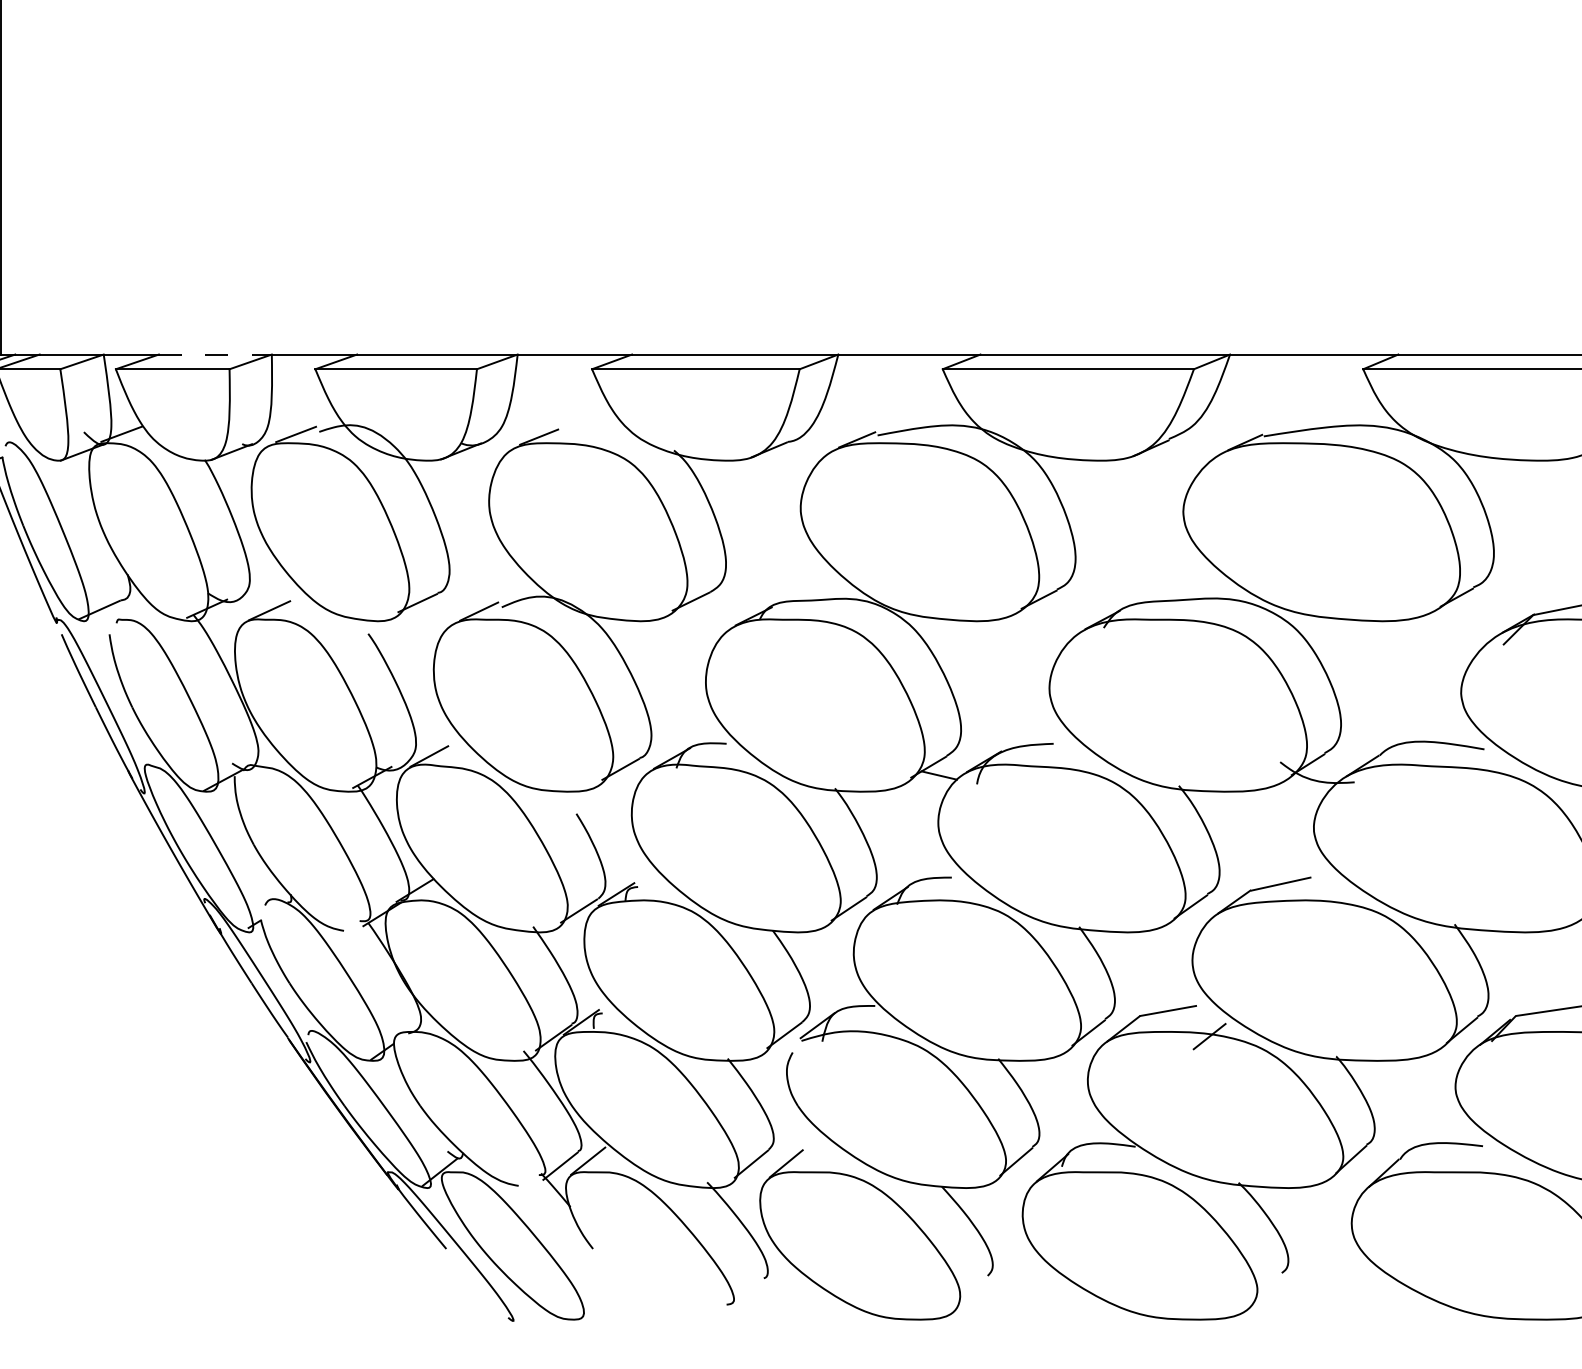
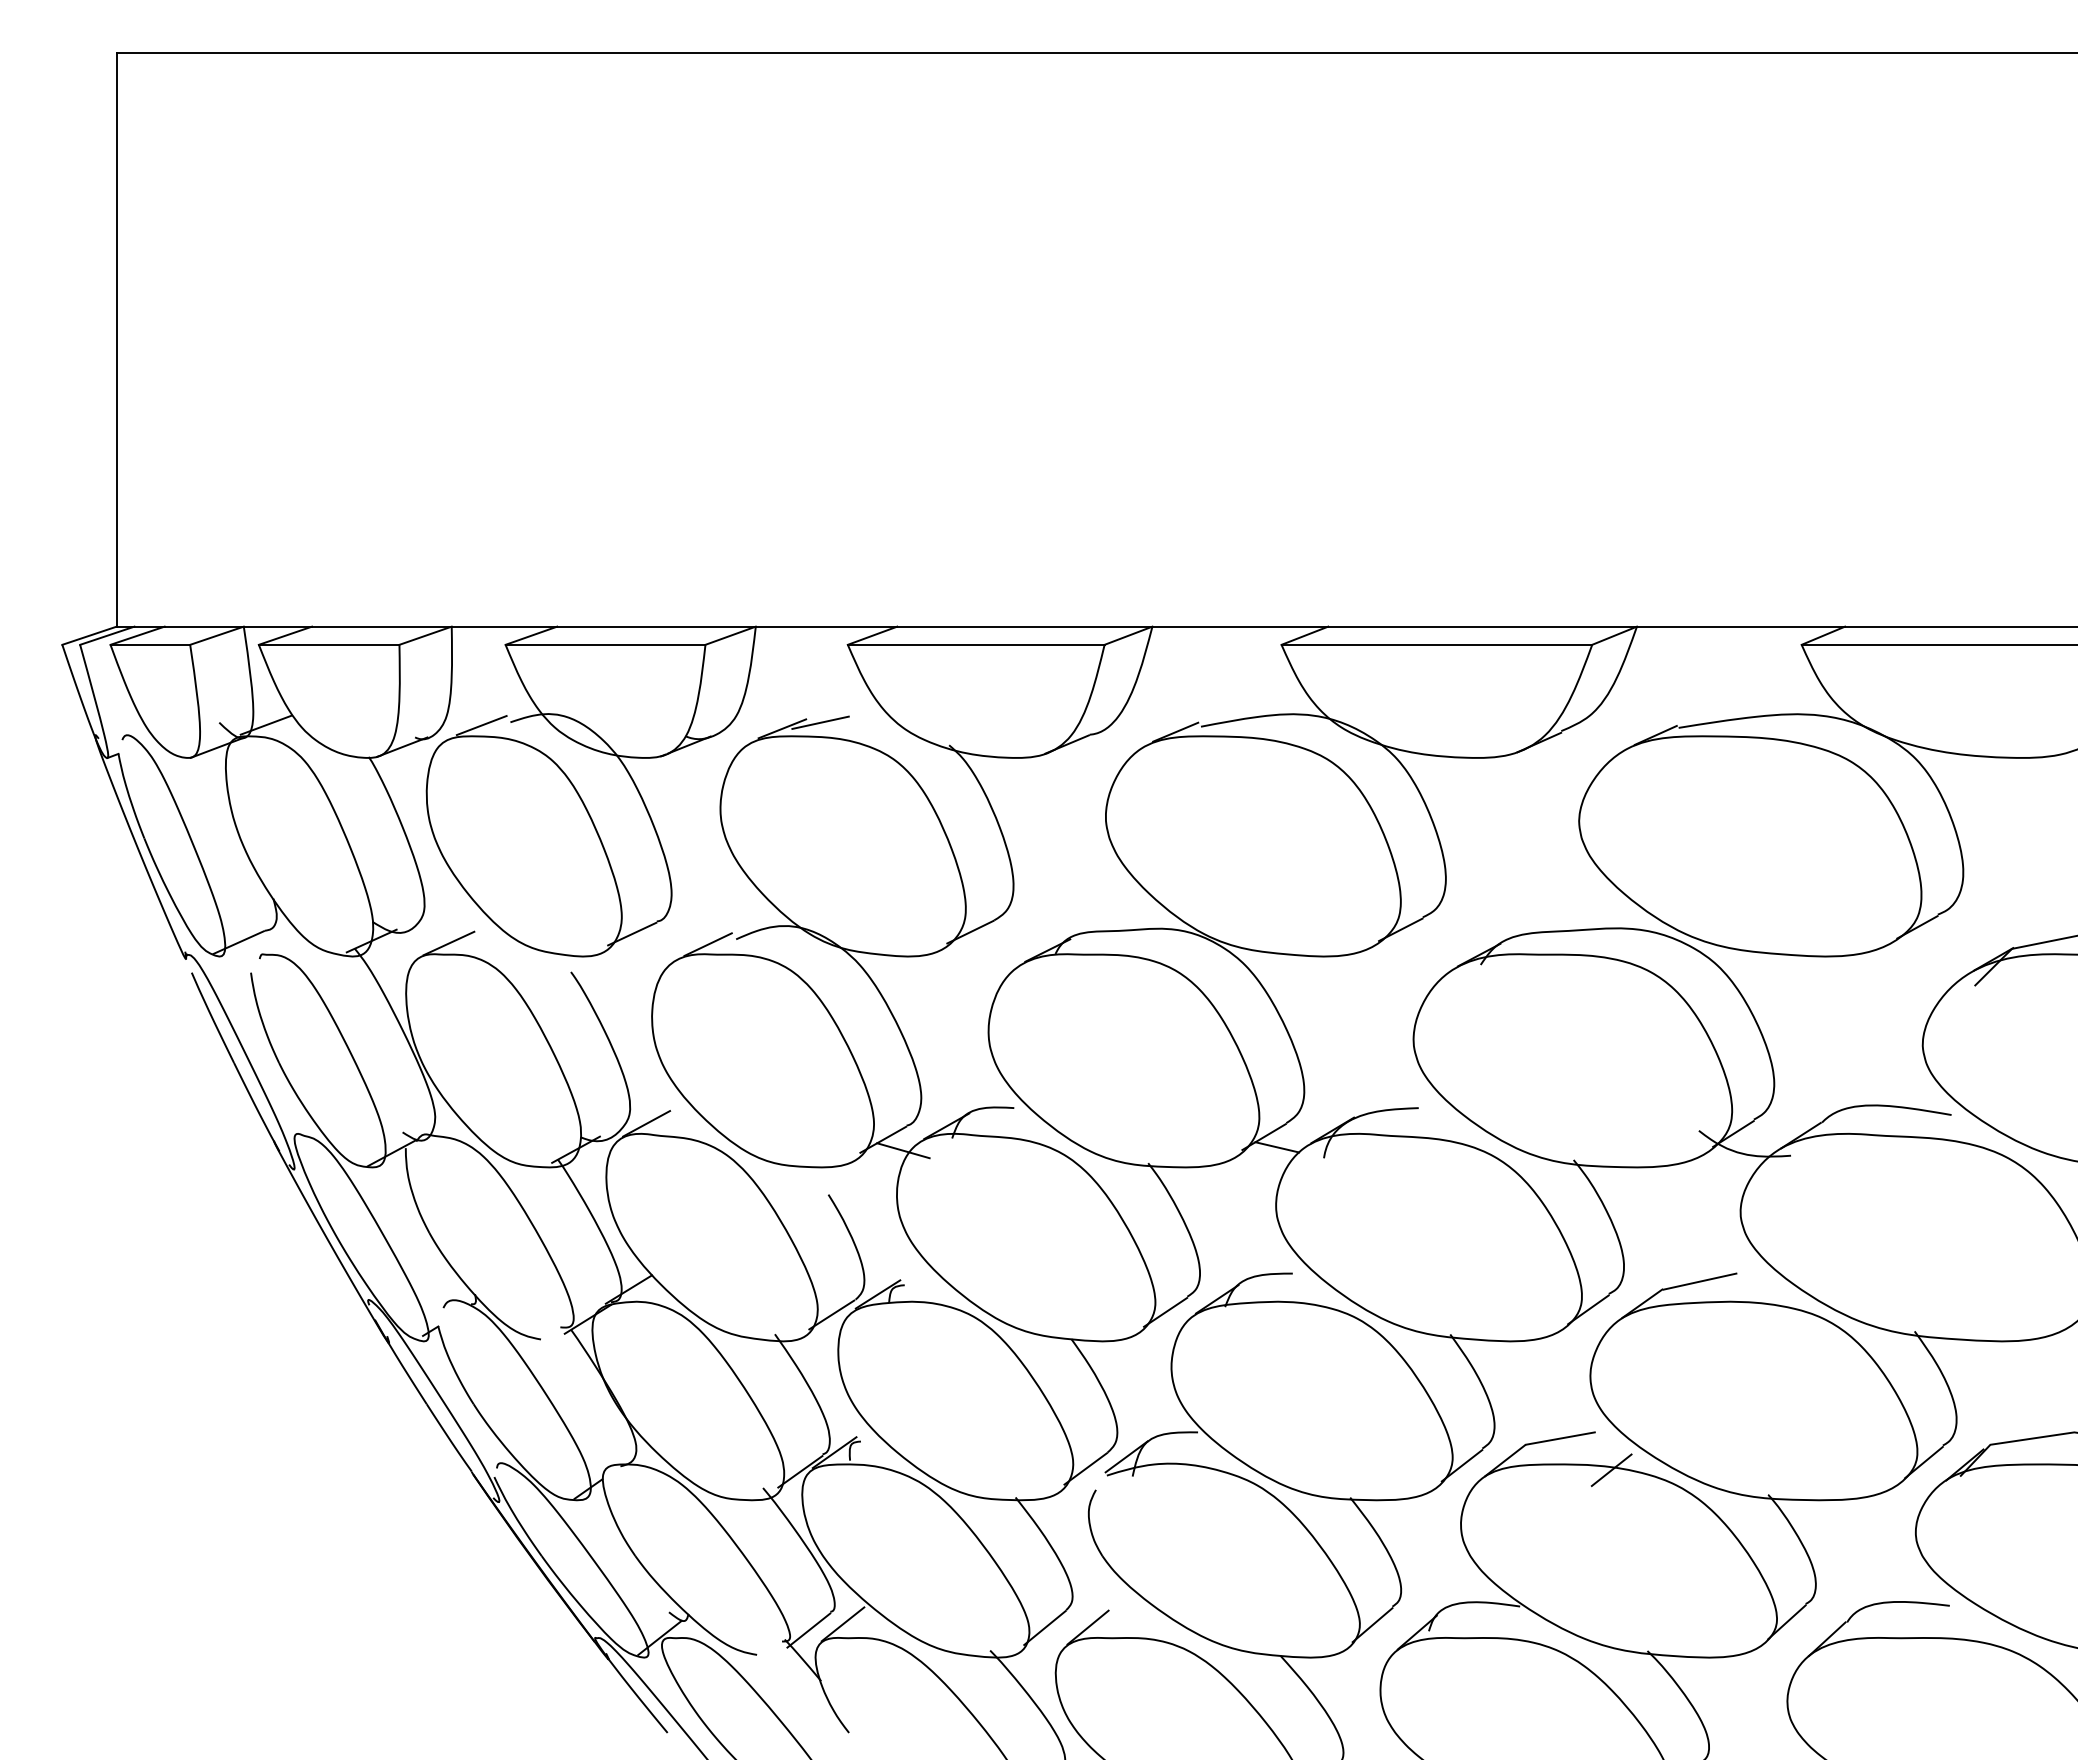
line: (215, 354) -> (381, 626), dashed -> solid
line: (569, 432) -> (820, 722), added
line: (637, 778) -> (903, 1150), added

